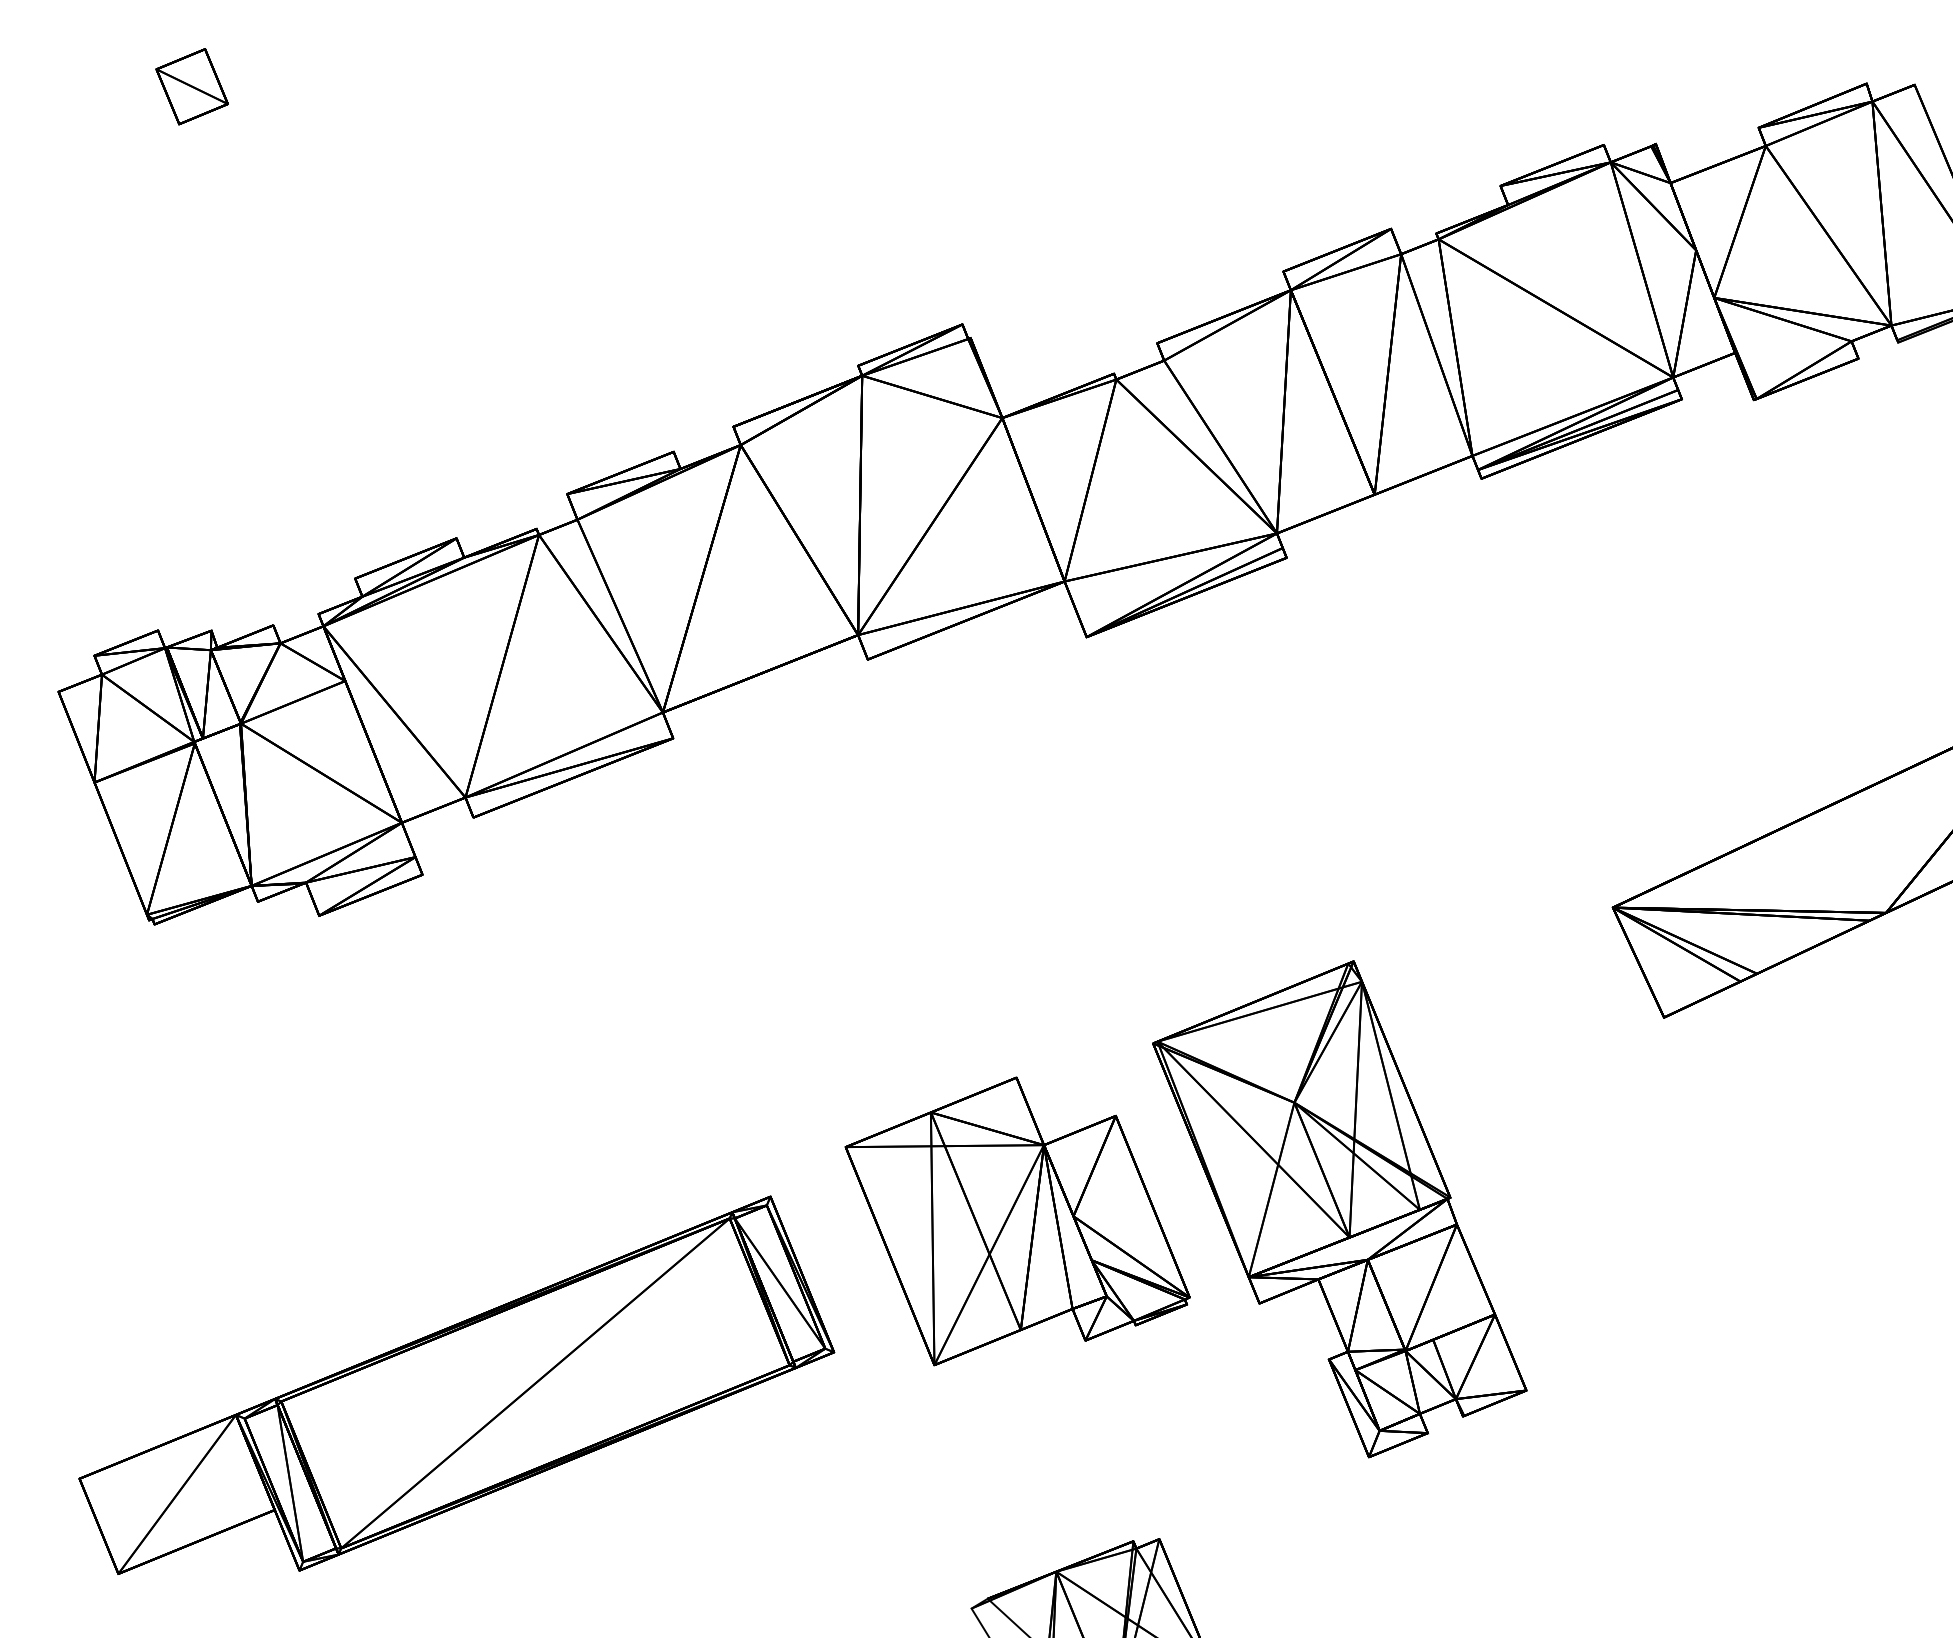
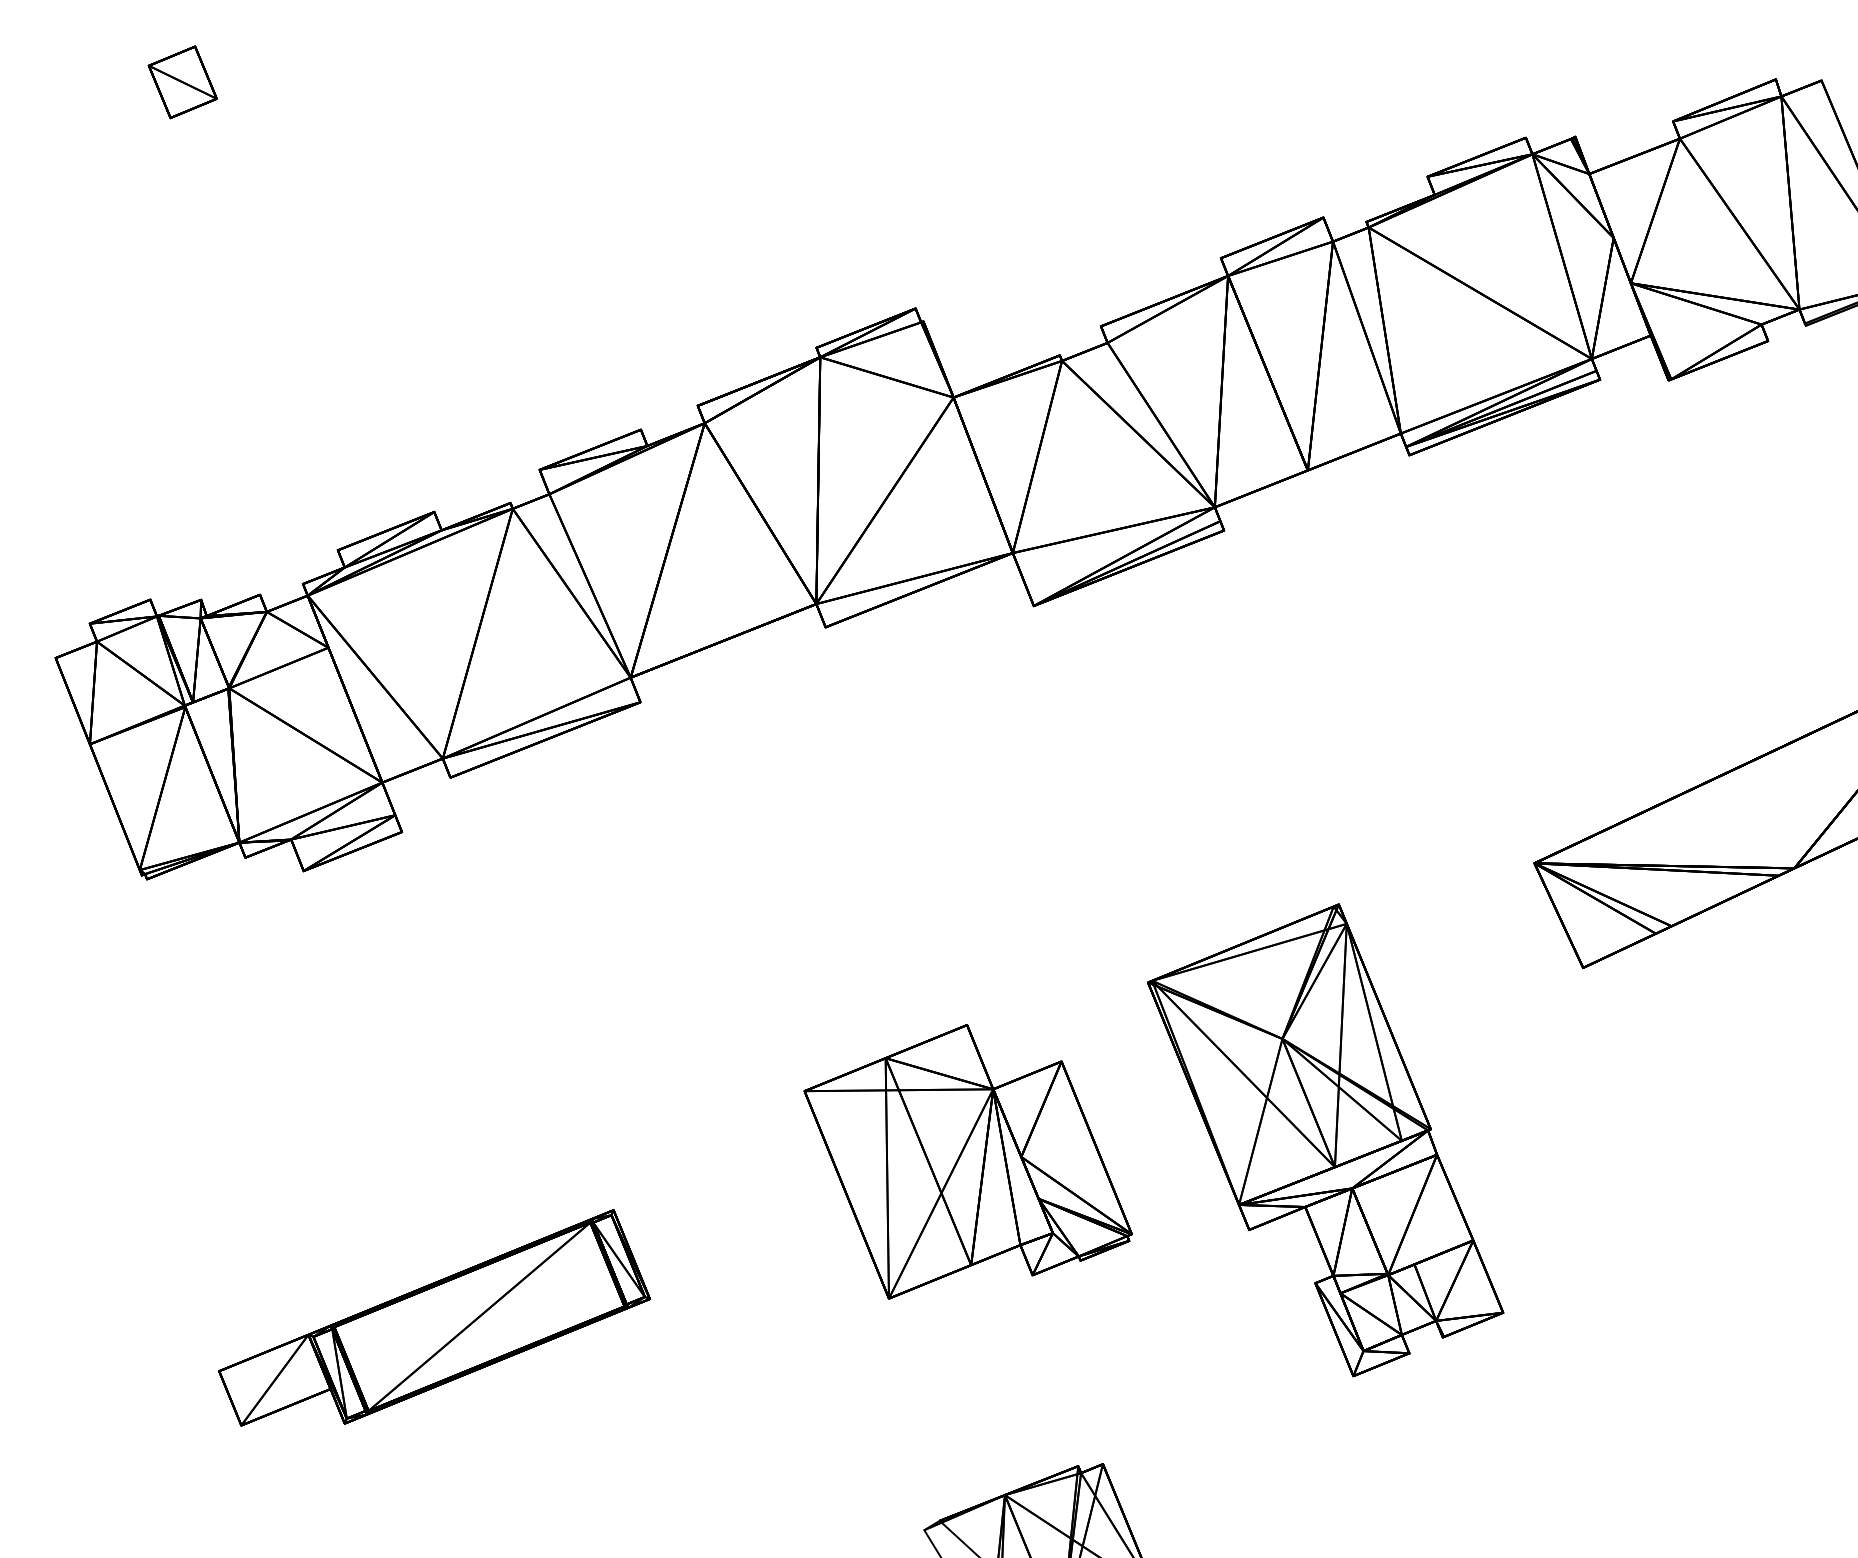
part: (1339, 1209) -> (1325, 1140), moved
part: (456, 1385) -> (434, 1317), size x0.6

